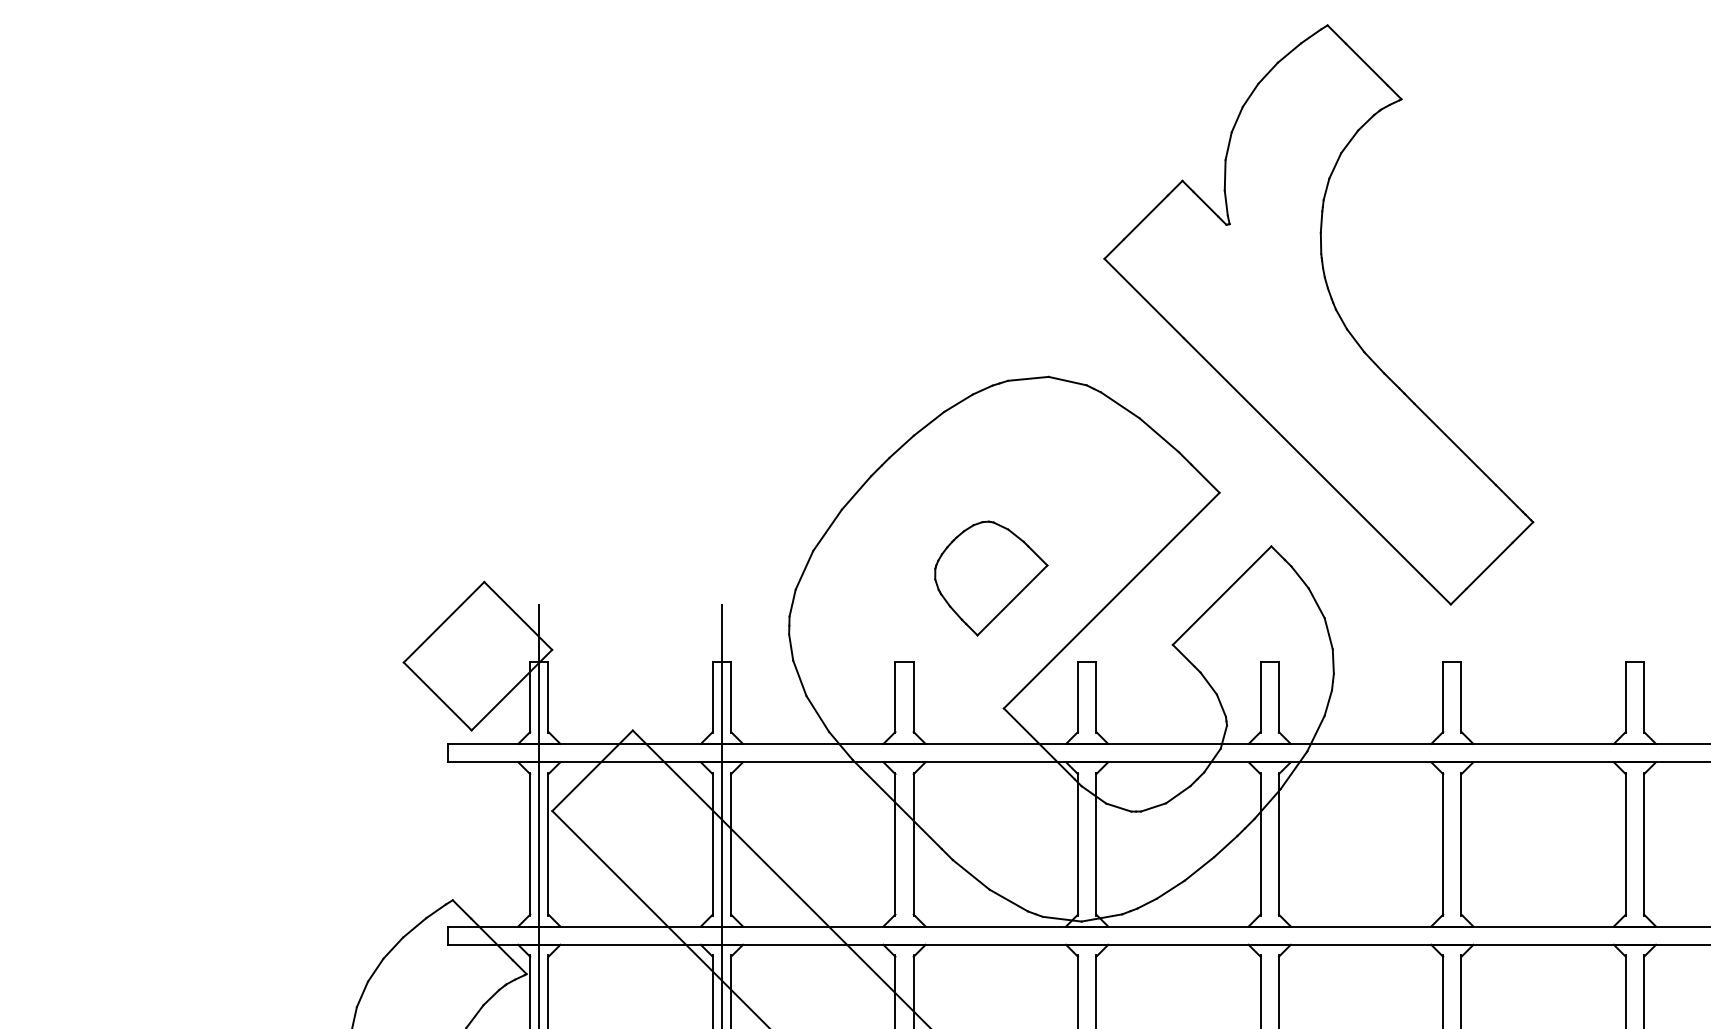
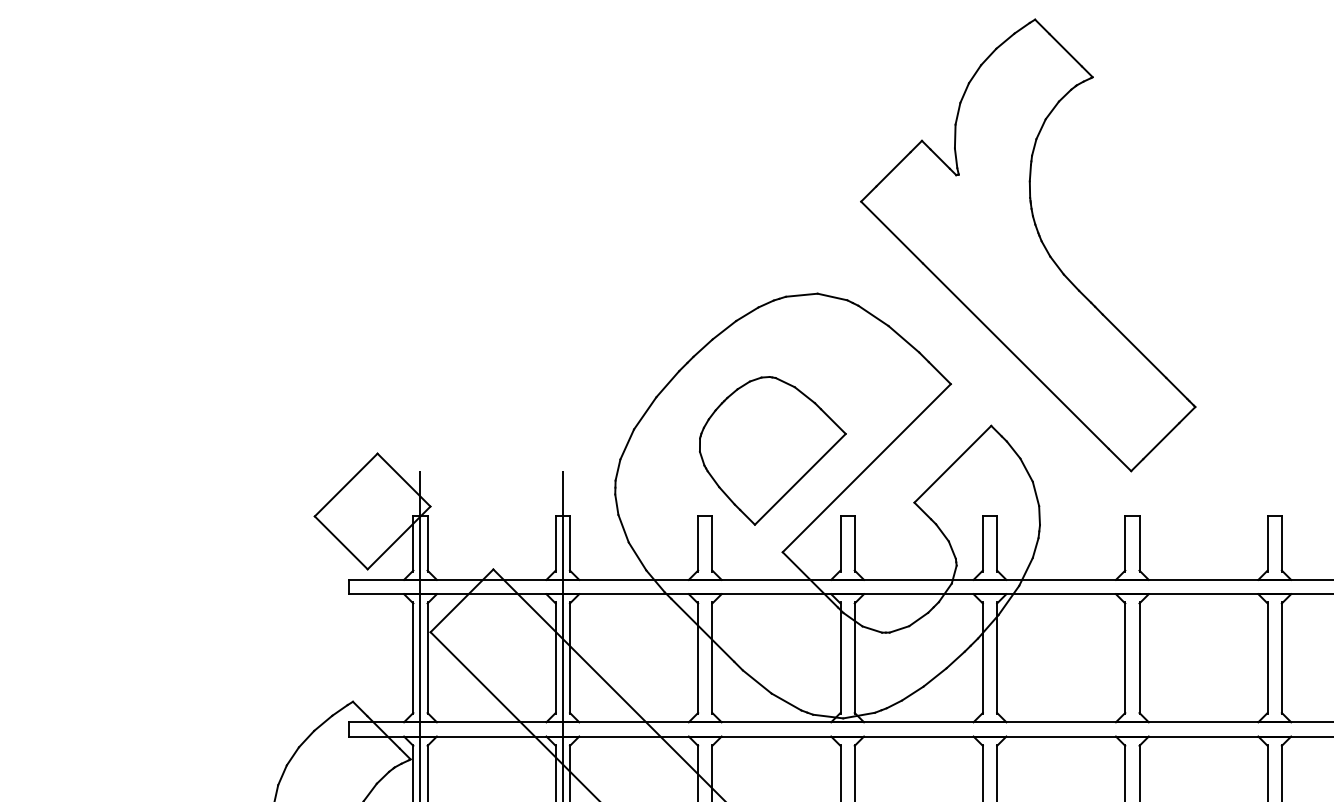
part: (990, 577) -> (772, 450), size x1.67

